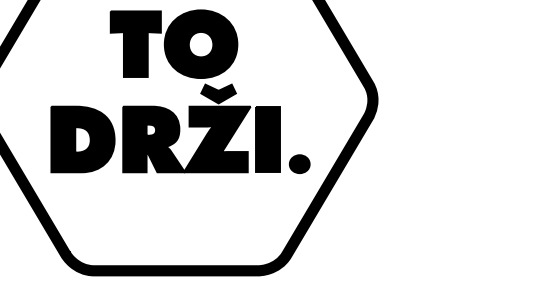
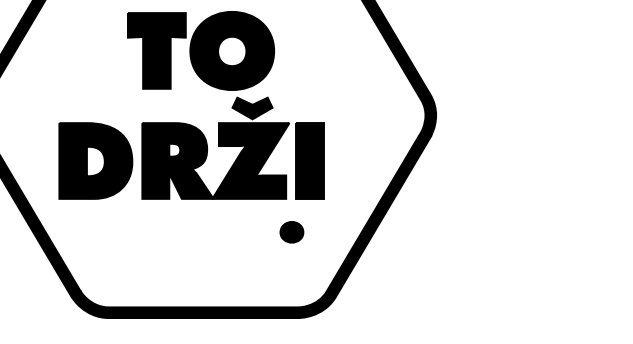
part: (299, 163) -> (291, 231), moved

